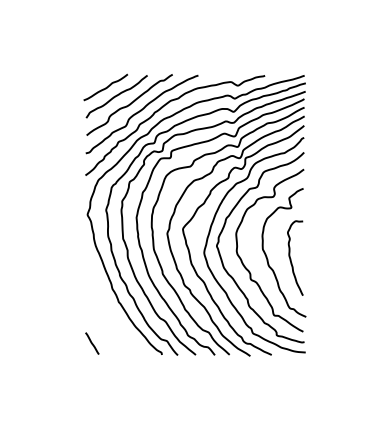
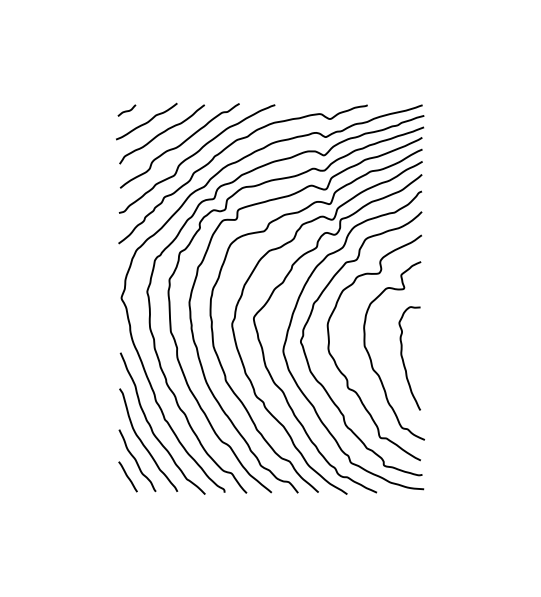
curve: (91, 79) -> (126, 110), added
part: (109, 306) -> (151, 425), added

